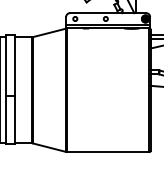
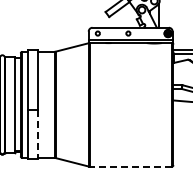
line: (14, 120) -> (37, 135), solid -> dashed
line: (107, 151) -> (130, 166), solid -> dashed

